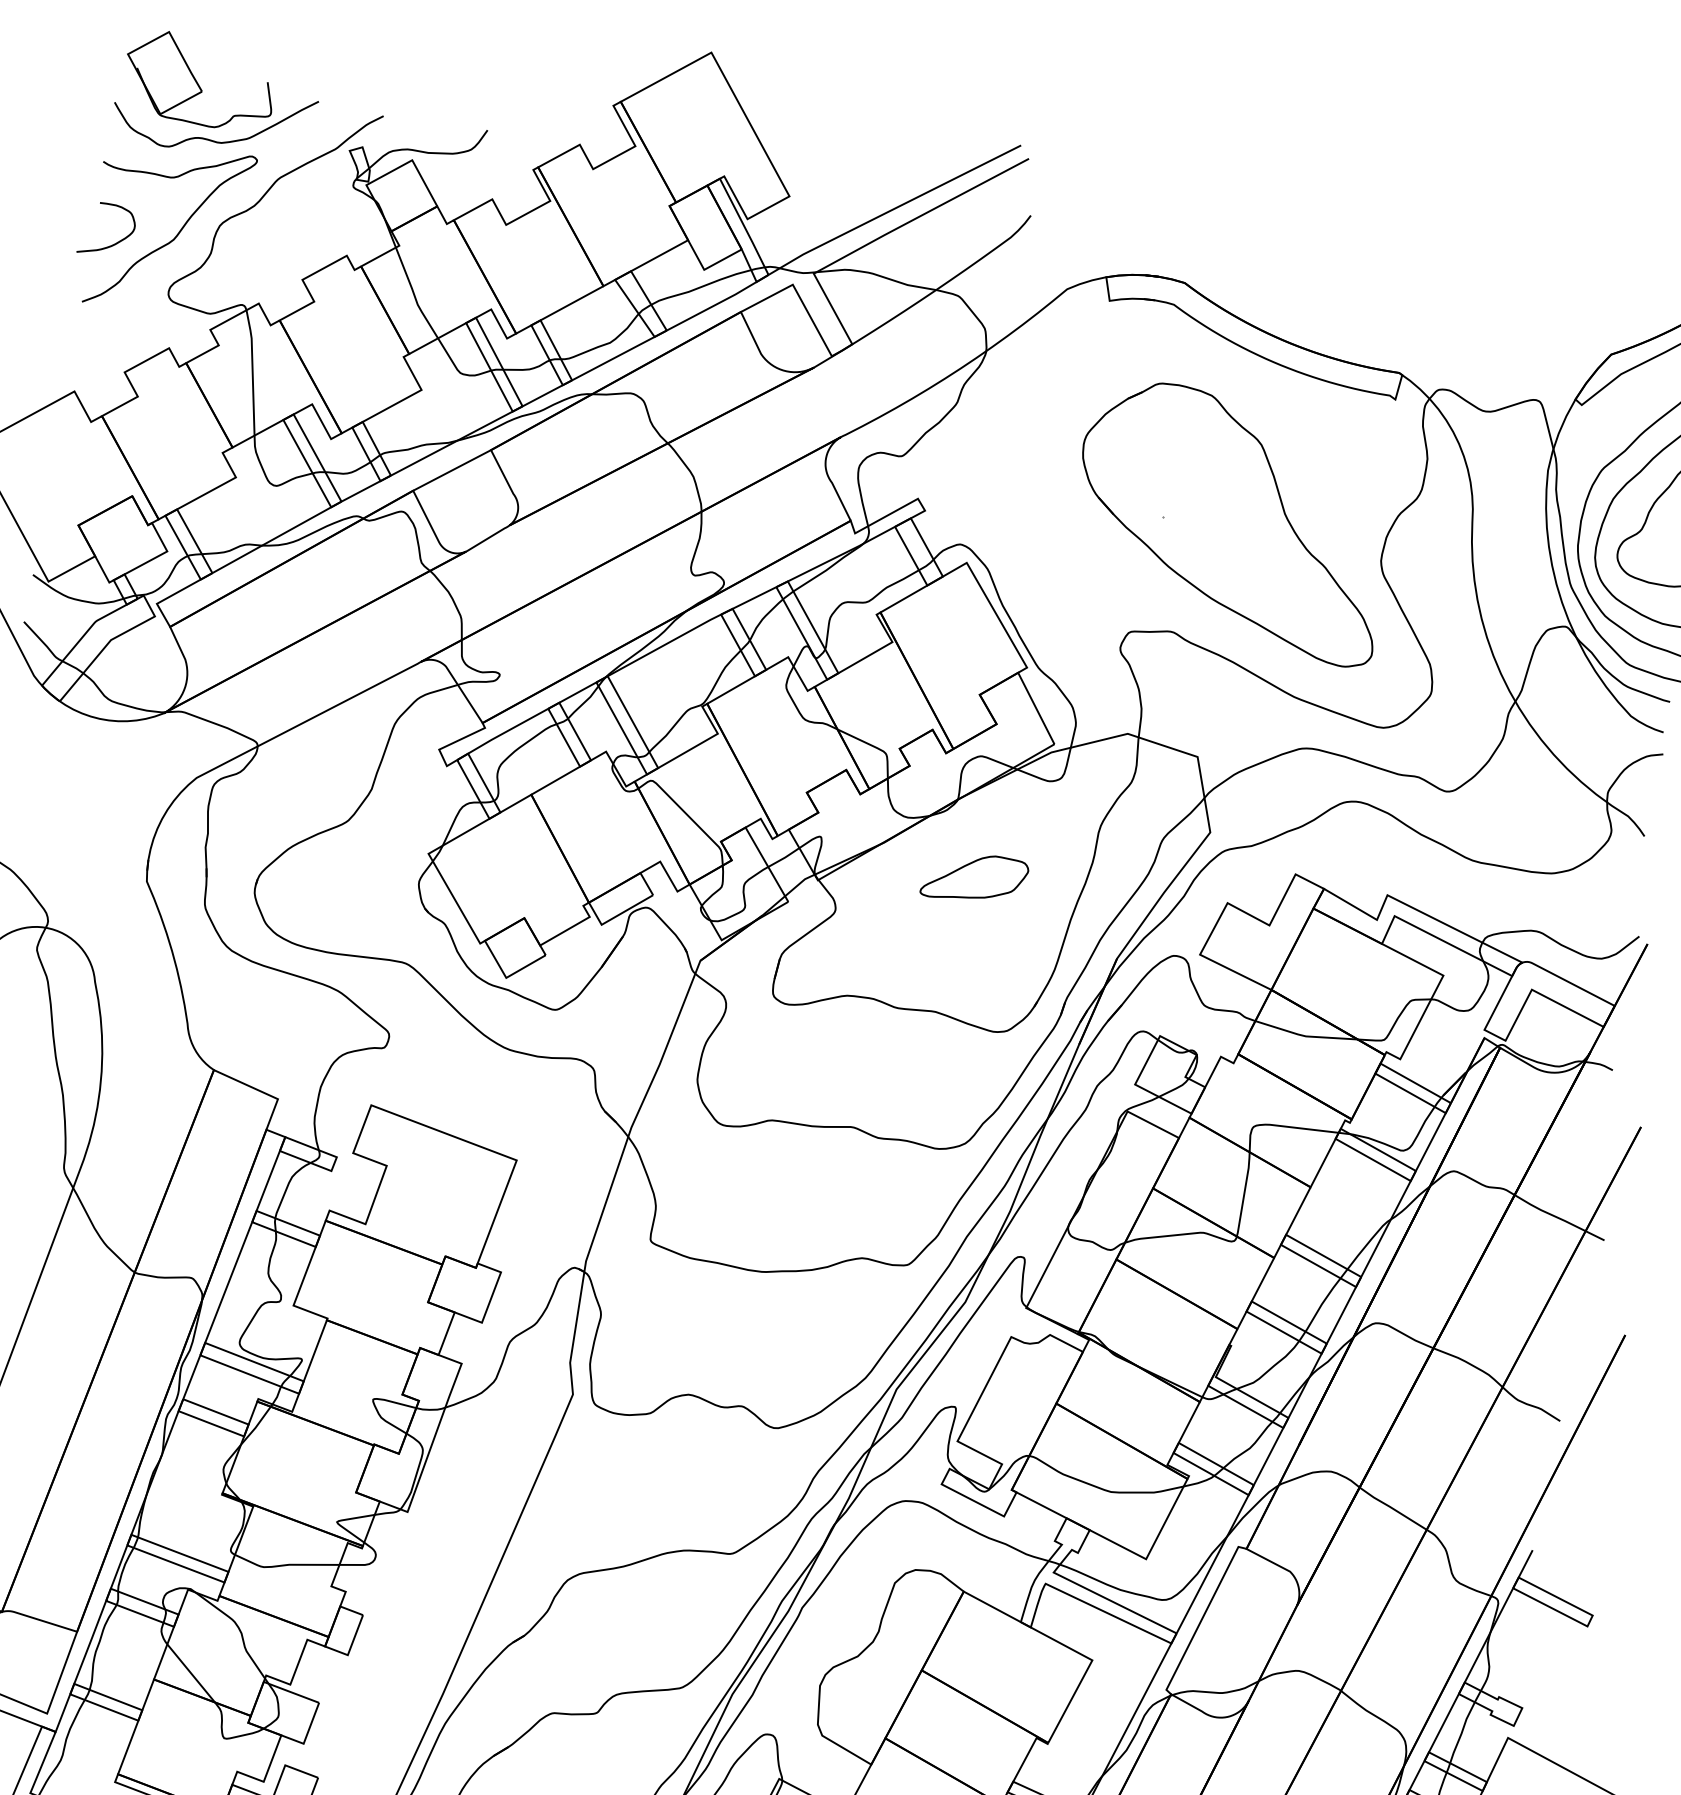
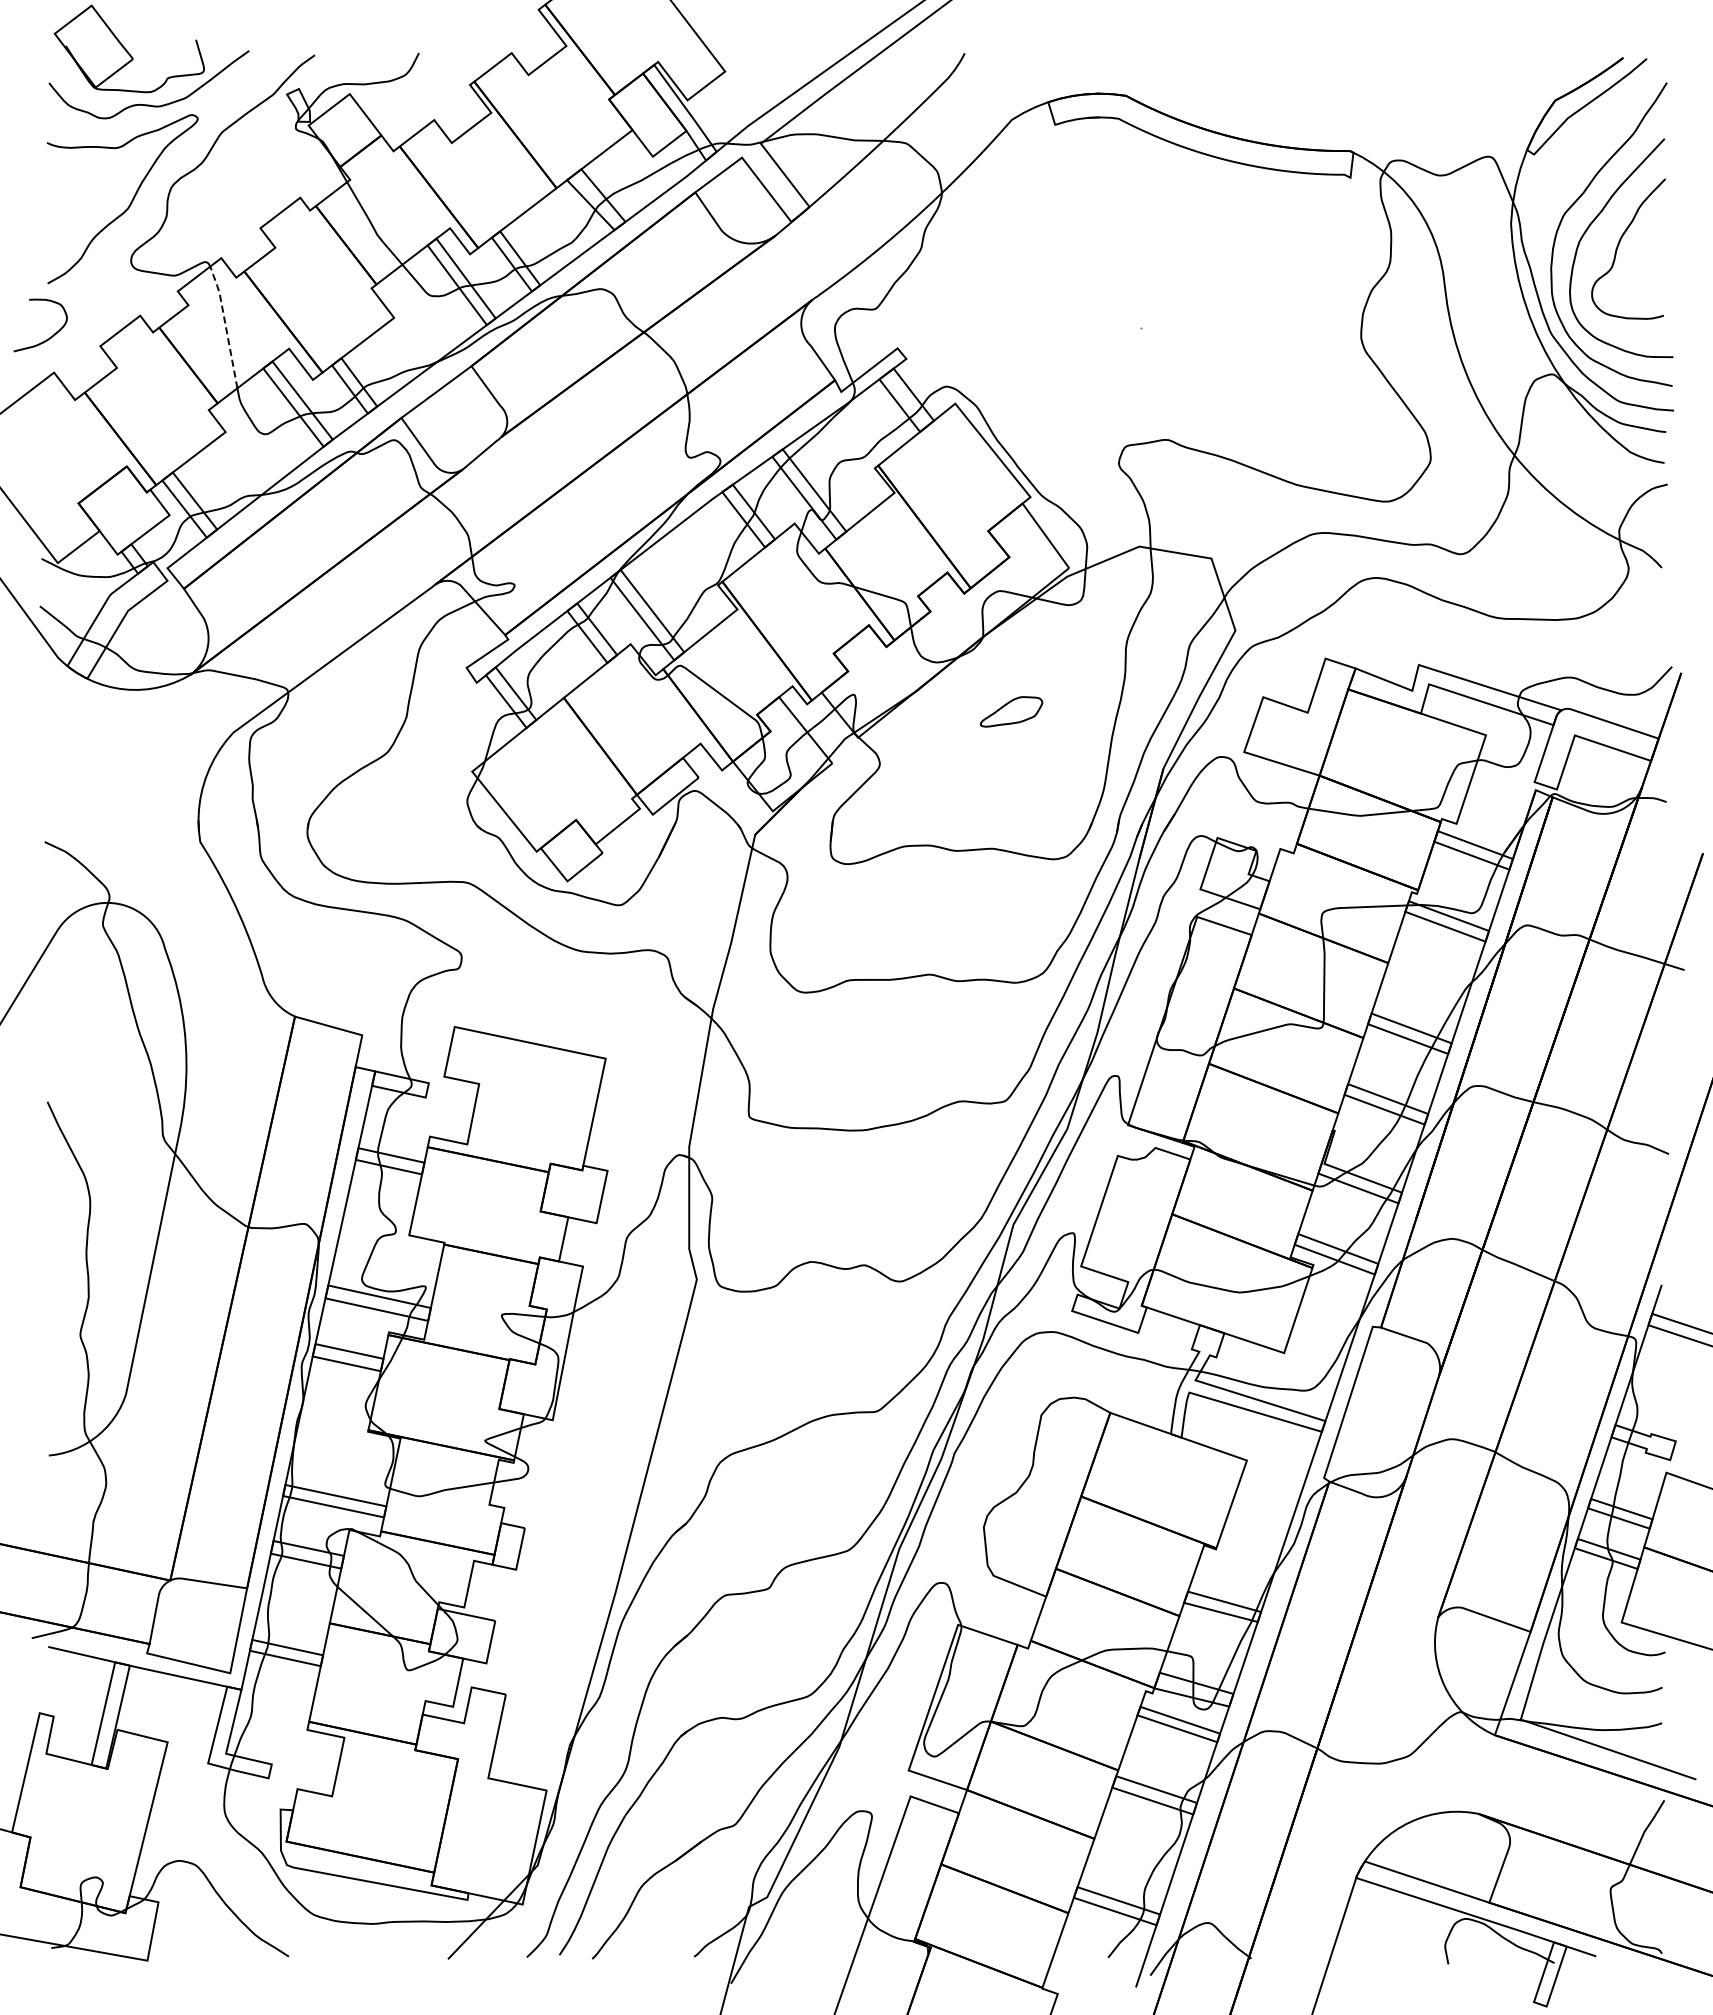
curve: (112, 244) -> (47, 338), moved
line: (252, 371) -> (225, 325), solid -> dashed
part: (1231, 521) -> (1208, 322), removed
part: (974, 878) -> (1011, 711), size x0.6

